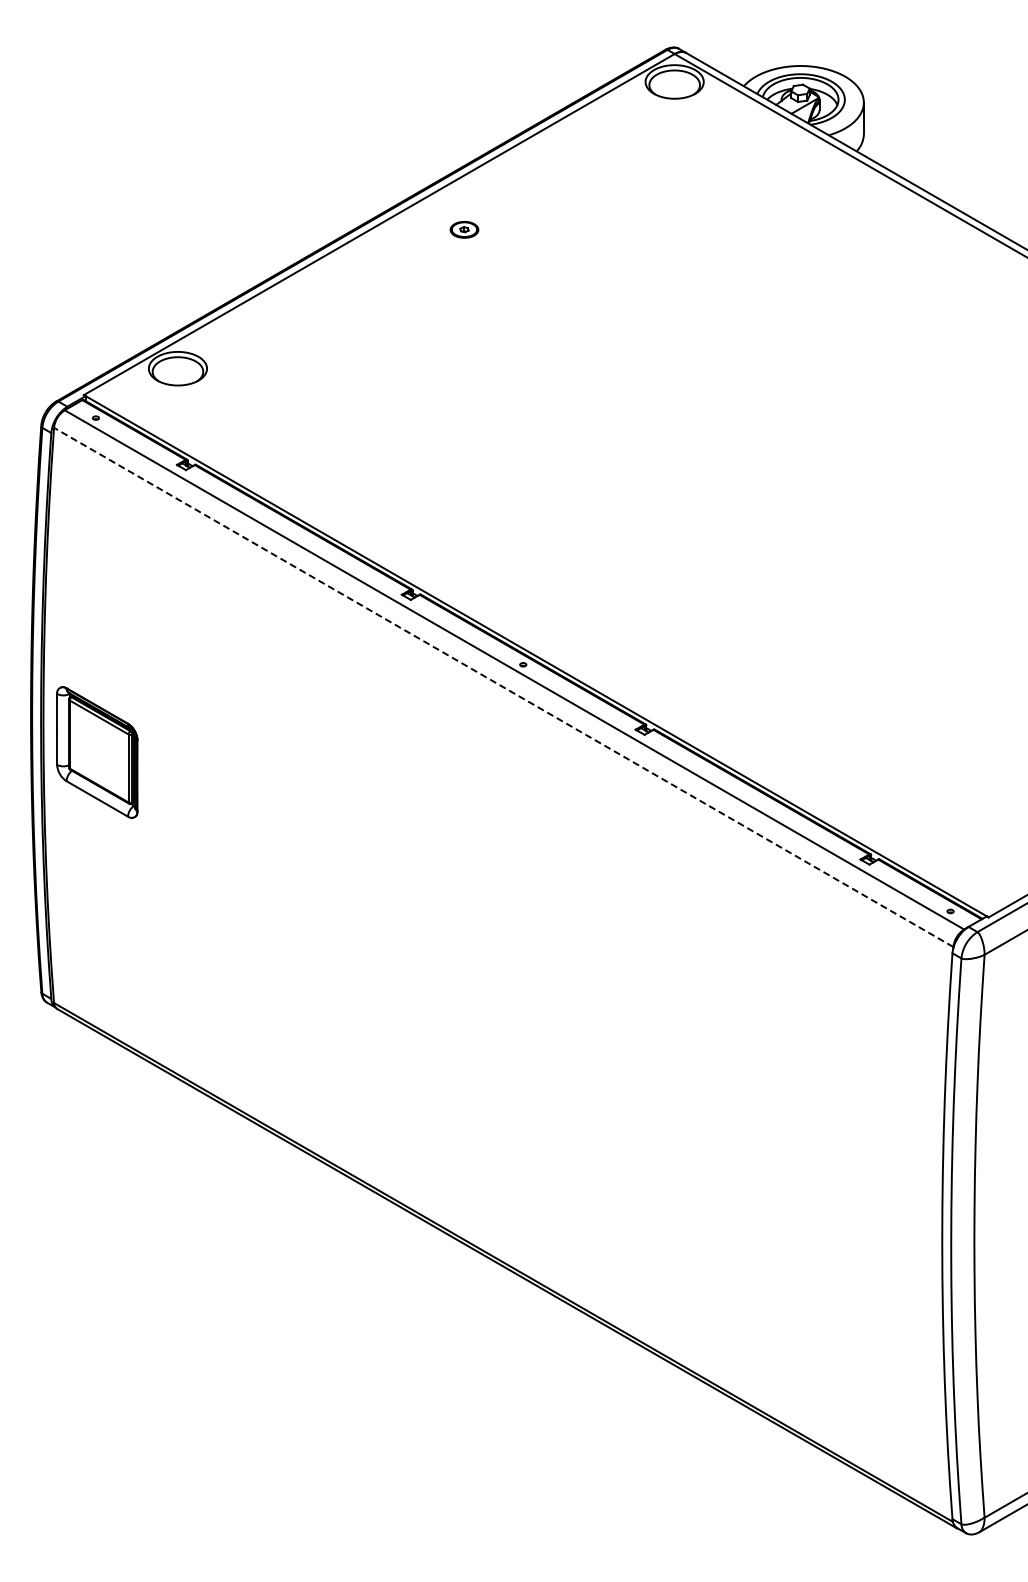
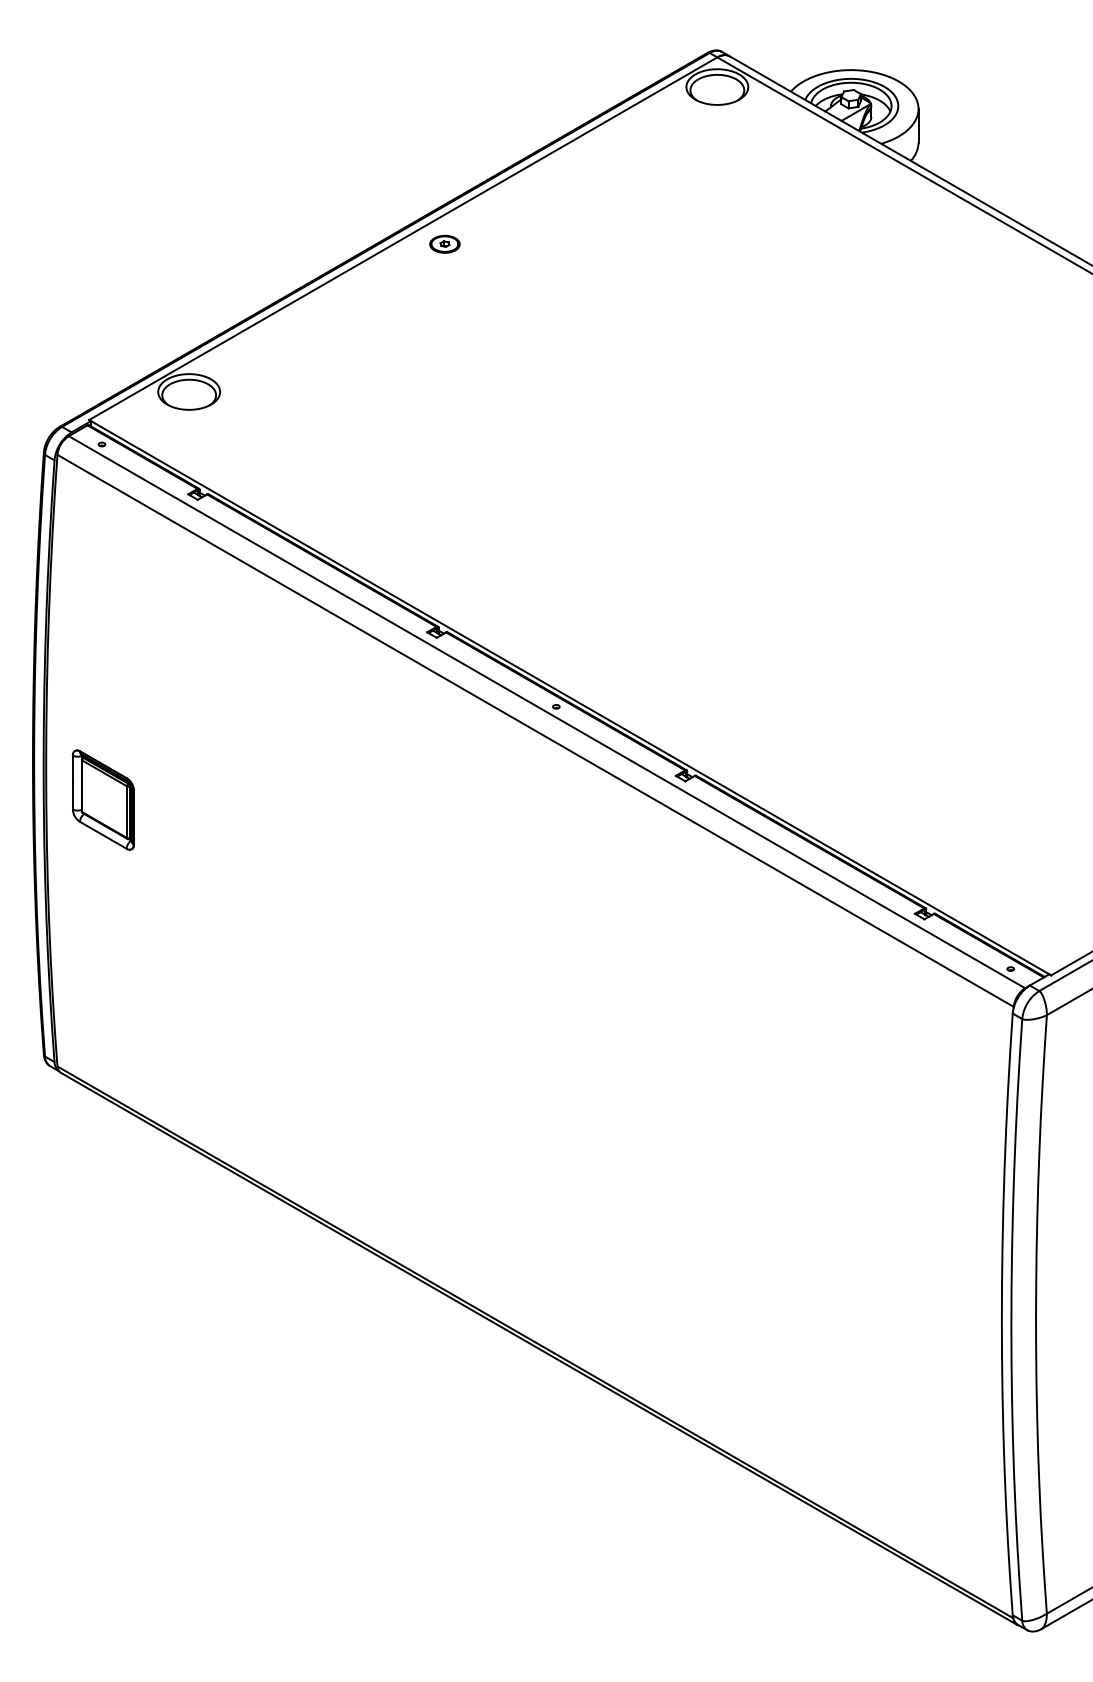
part: (464, 229) -> (444, 243), moved
line: (503, 687) -> (535, 730), dashed -> solid
part: (96, 752) -> (102, 800), size x0.71

